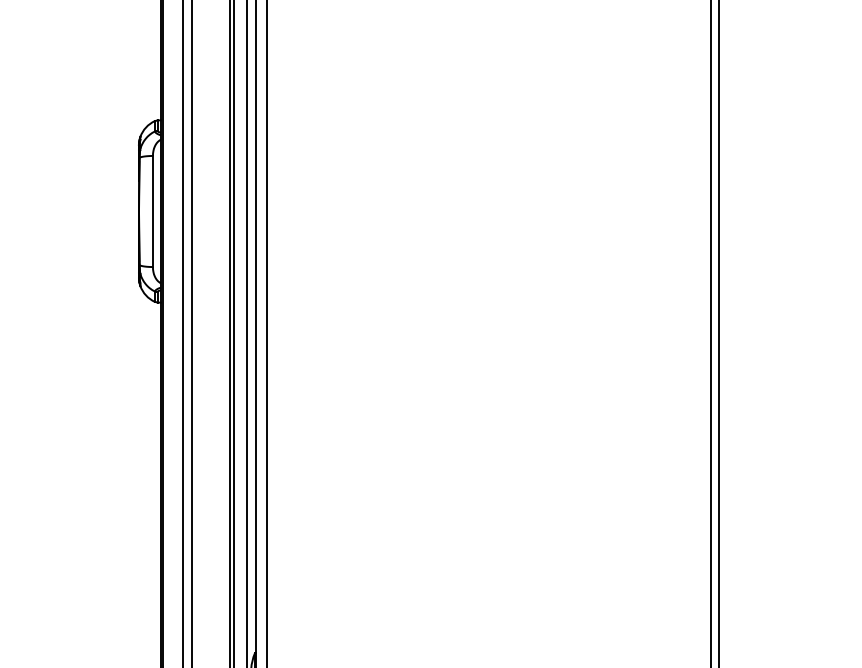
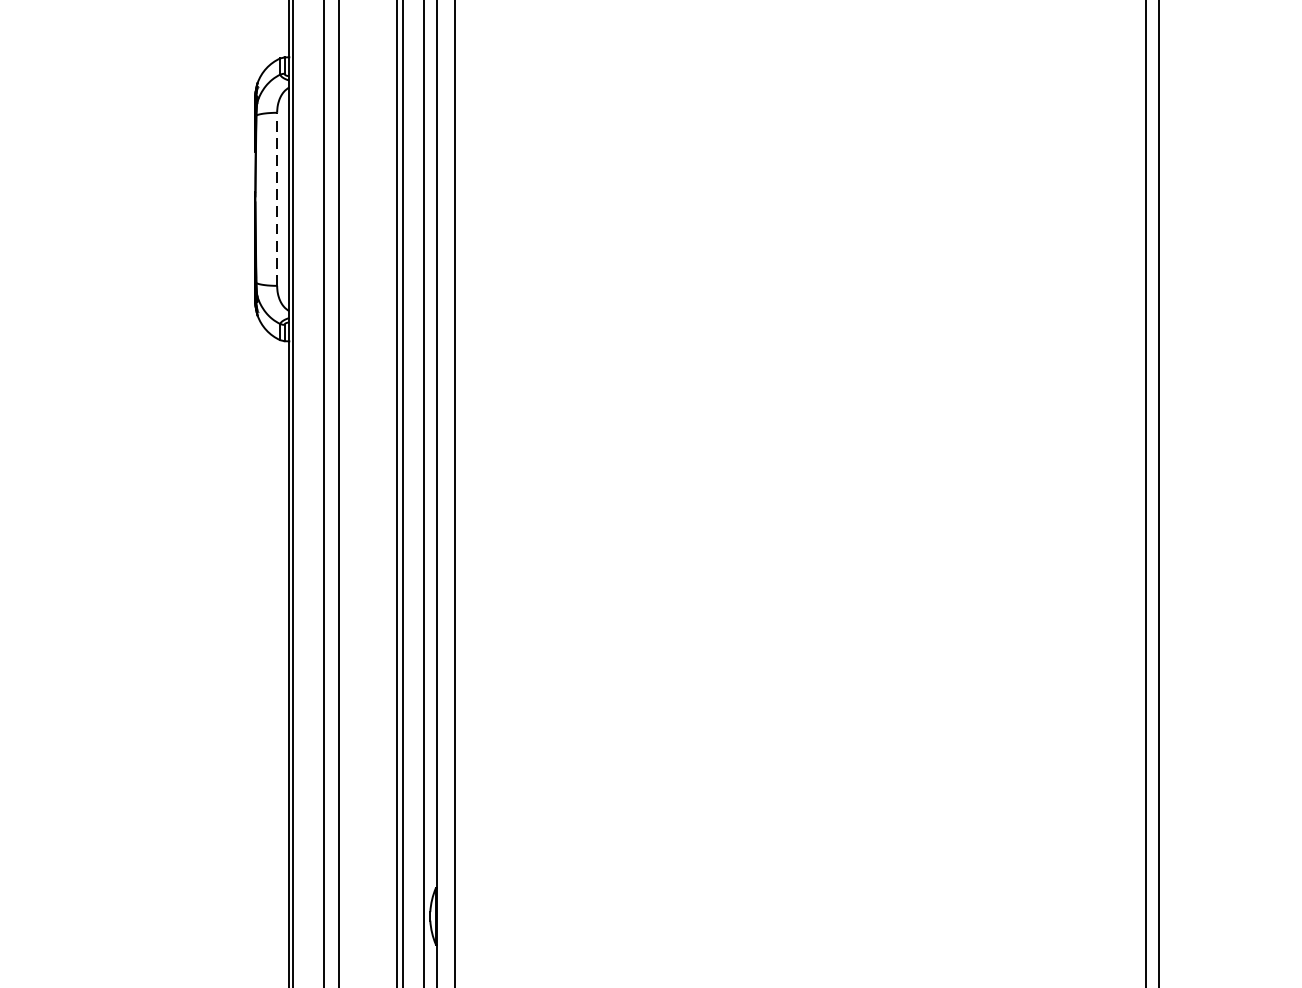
line: (152, 211) -> (276, 199), solid -> dashed

